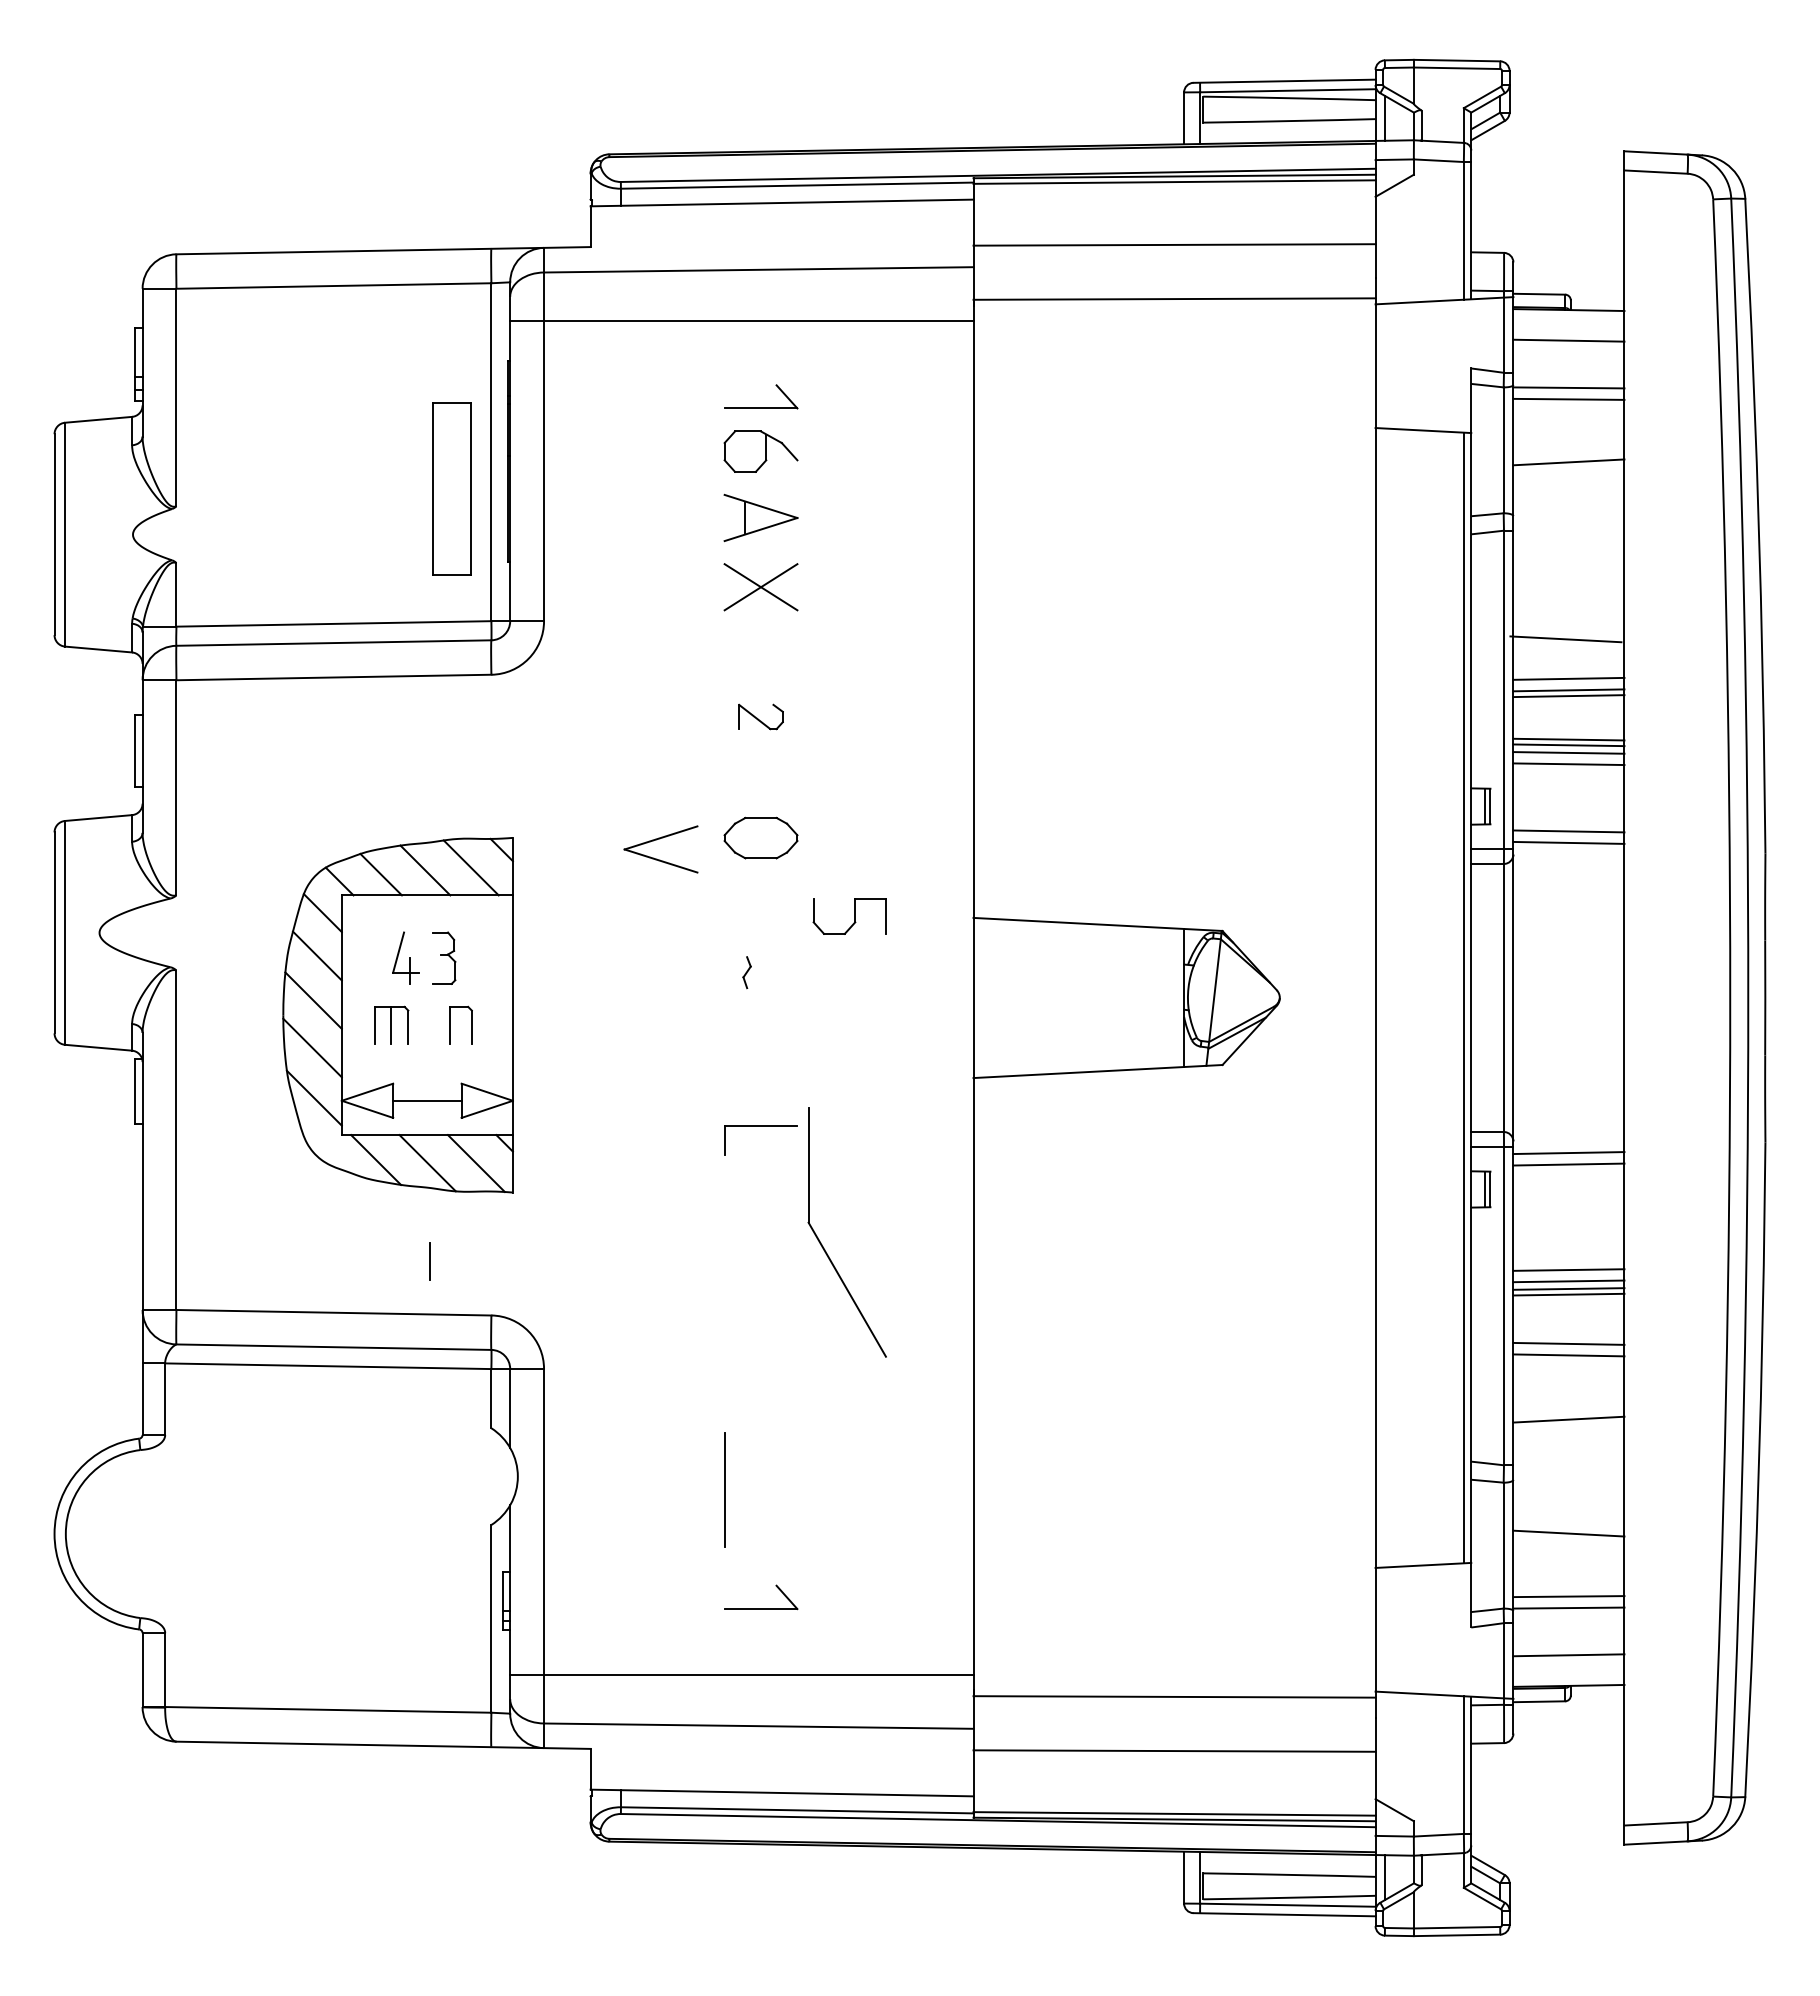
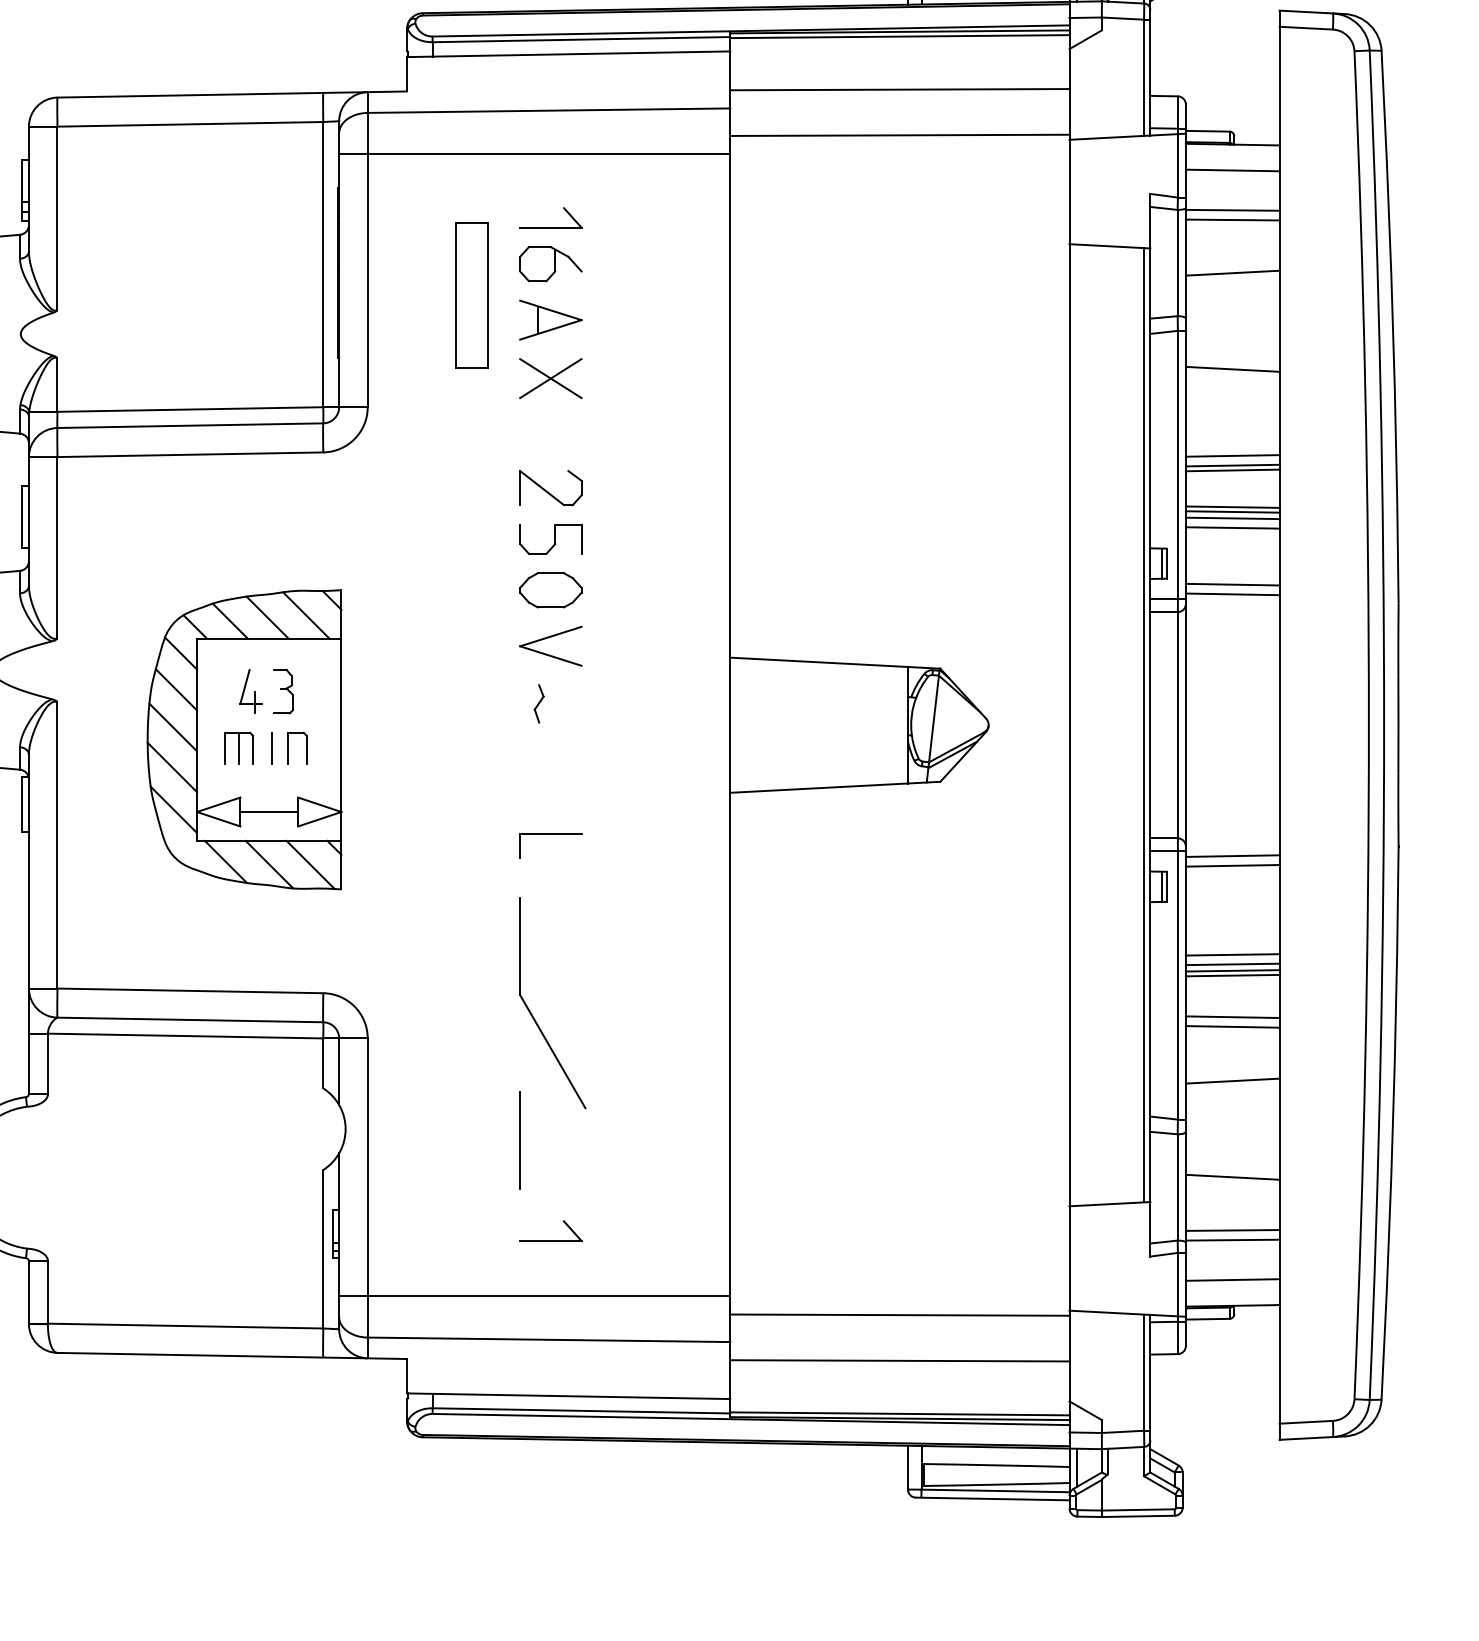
part: (451, 488) -> (471, 295), moved
line: (1565, 639) -> (1232, 369), moved
part: (760, 716) -> (550, 487), size x1.67
part: (657, 858) -> (547, 653), moved
part: (849, 916) -> (550, 539), moved
part: (746, 972) -> (538, 703), size x1.43
part: (822, 1244) -> (531, 1013), moved
line: (429, 1261) -> (271, 748), moved

